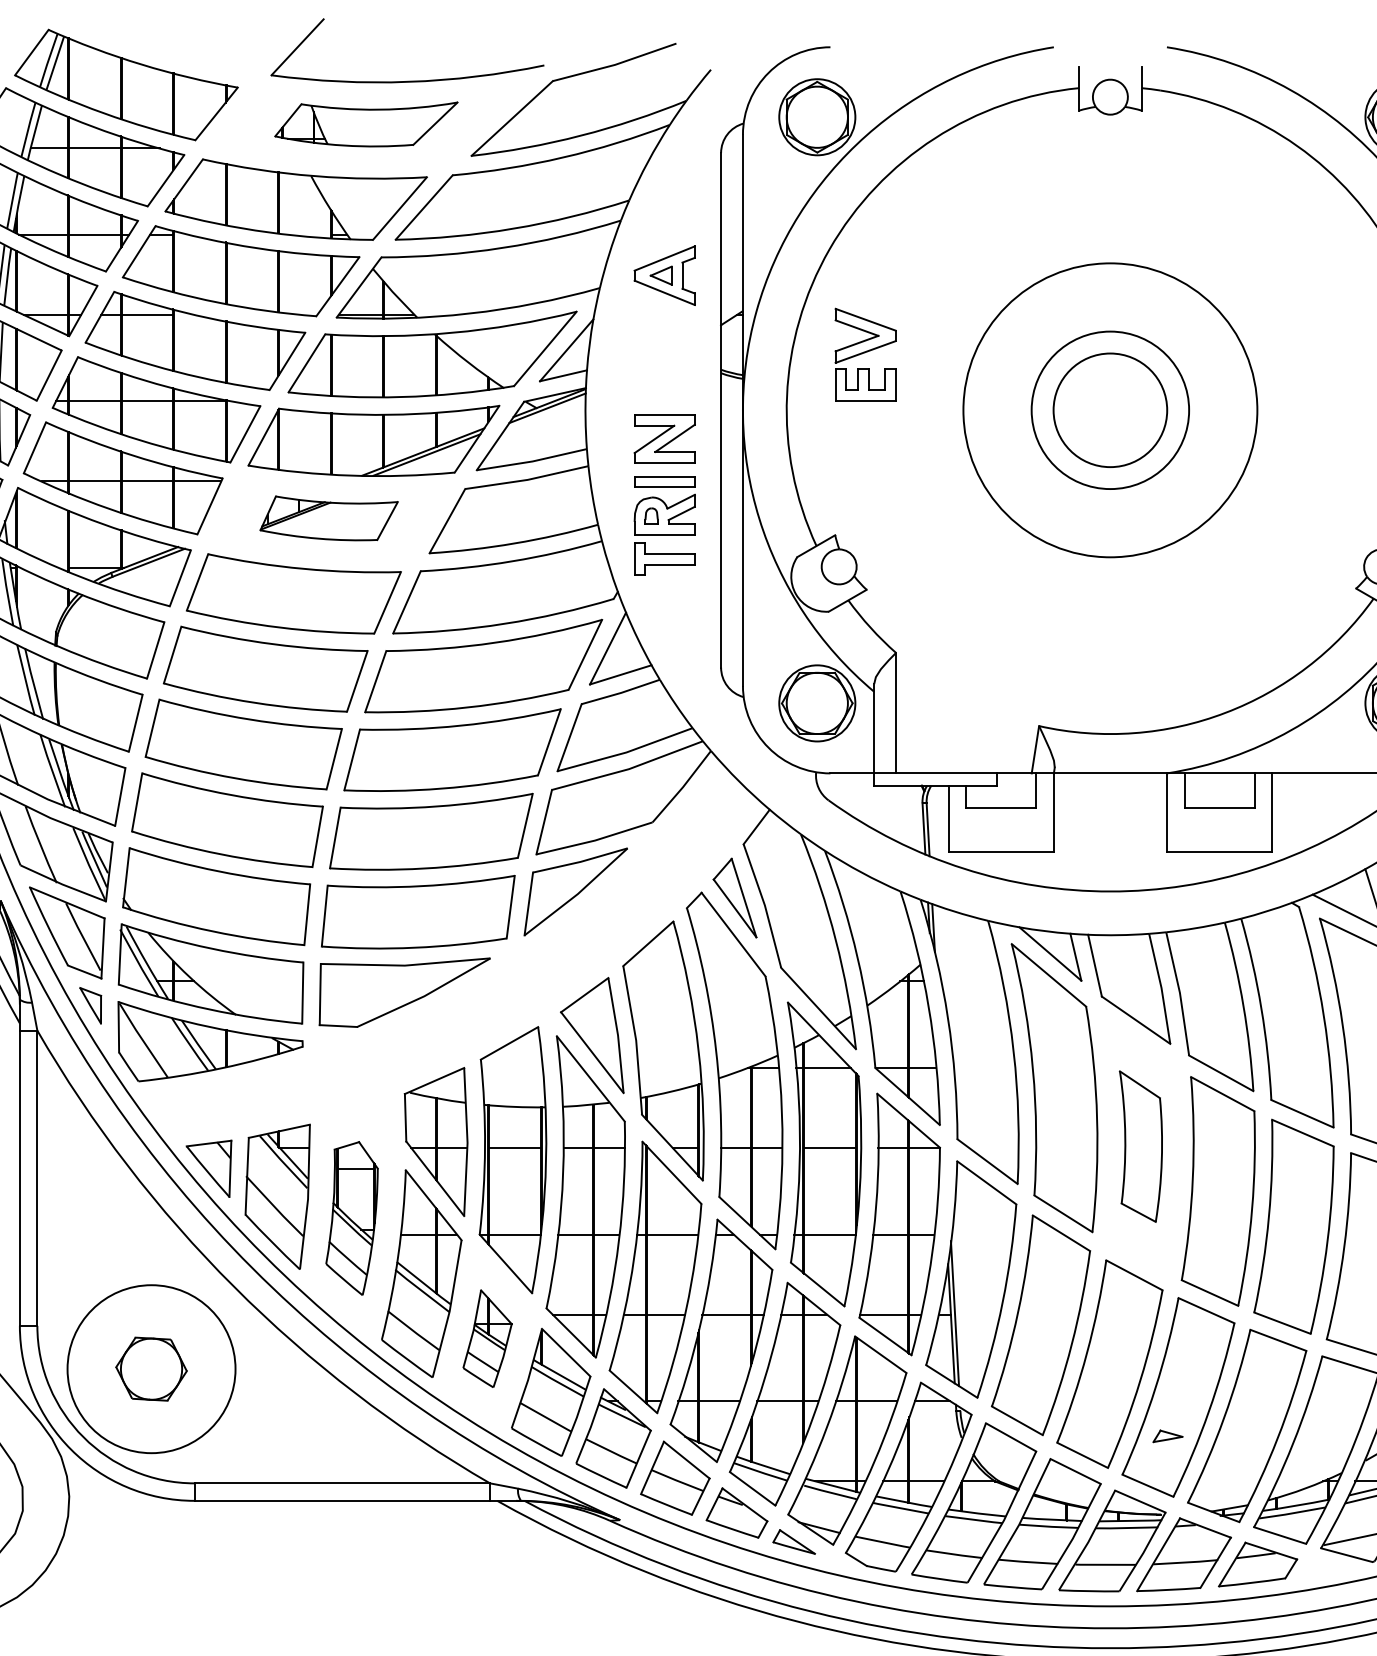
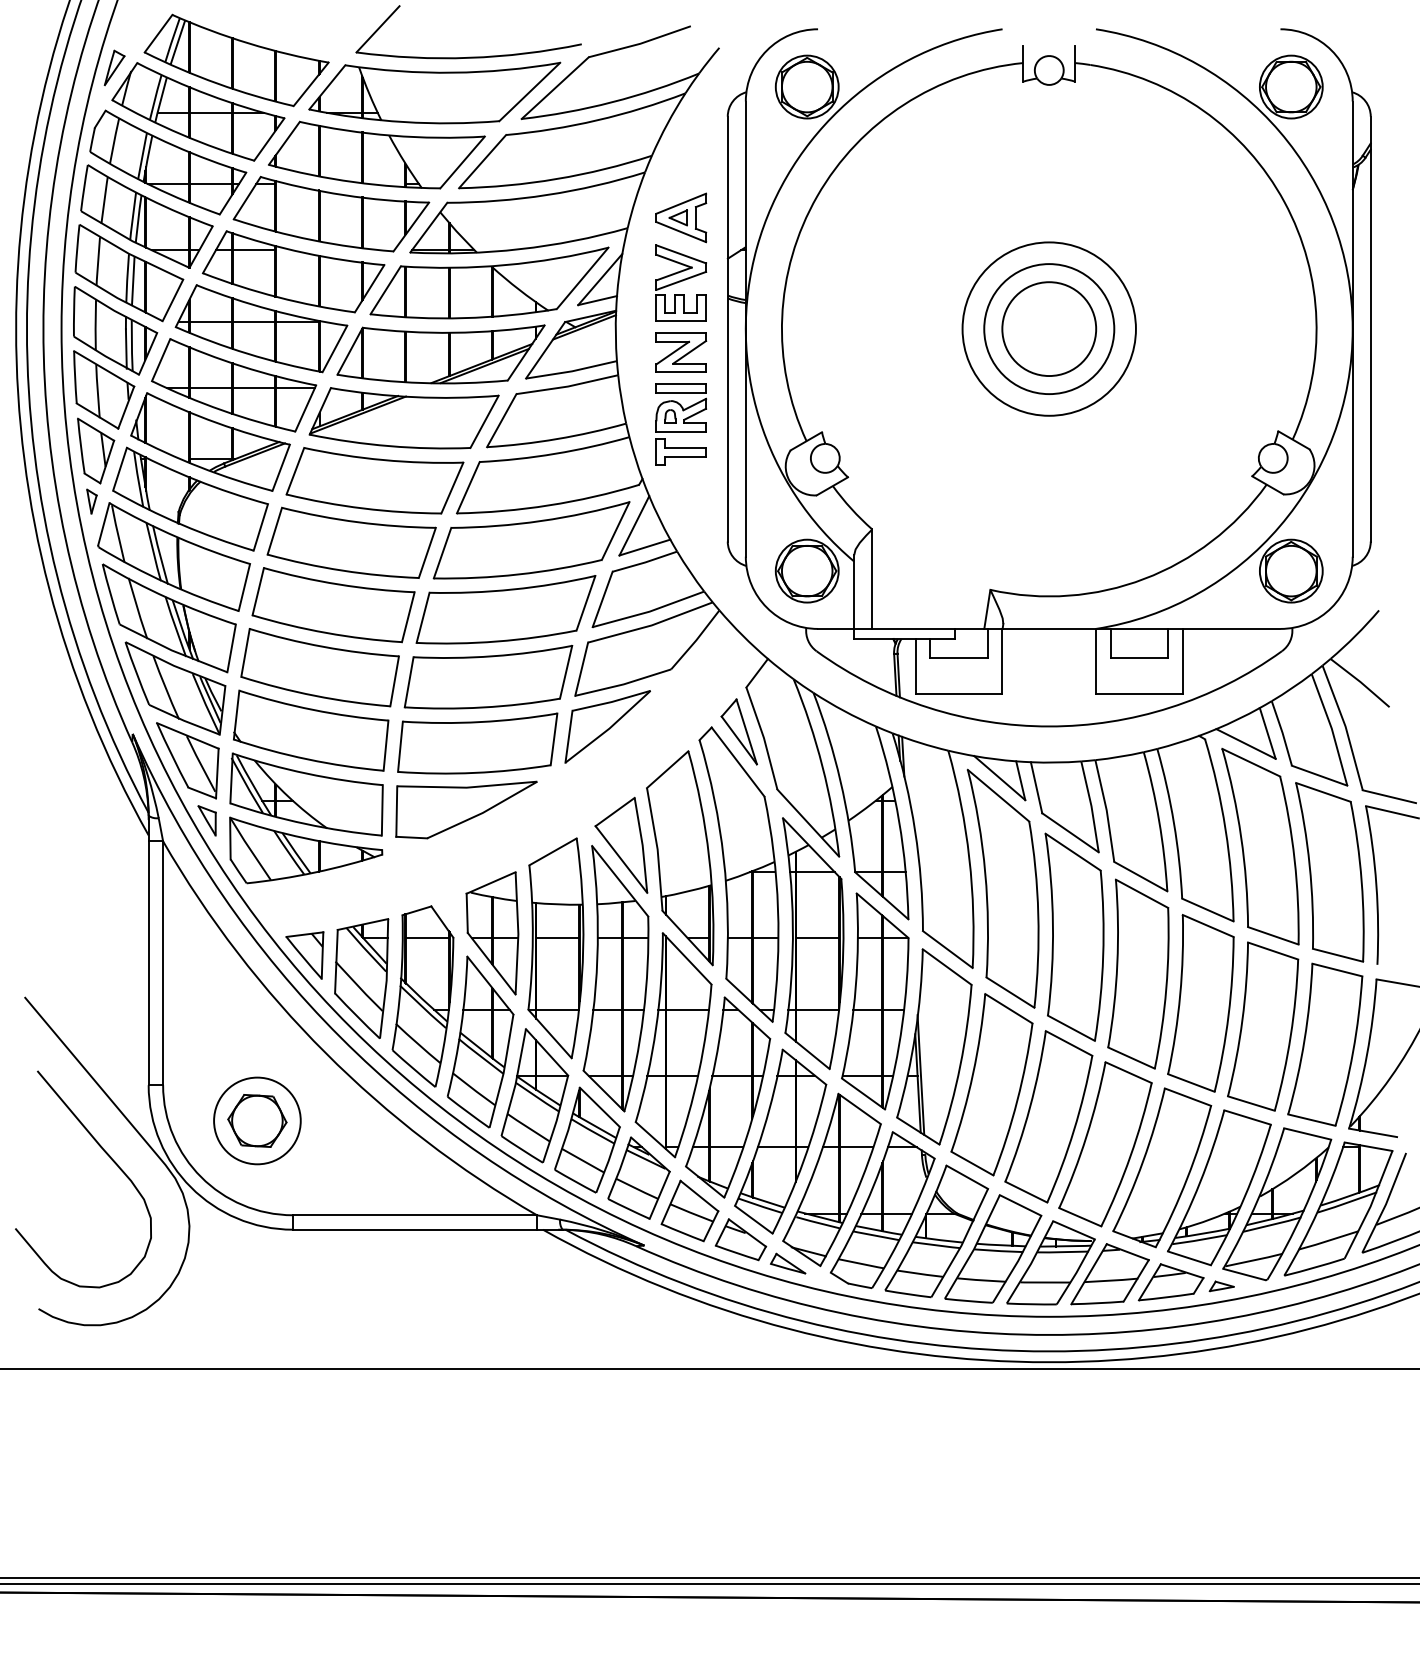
part: (365, 123) -> (434, 92), size x1.67
part: (866, 353) -> (681, 282), moved
circle: (1109, 409) -> (1048, 328), size x0.71
part: (328, 518) -> (403, 418), size x1.67
part: (1140, 1145) -> (1074, 936), size x1.67
part: (351, 1218) -> (422, 996), size x1.43
part: (487, 1338) -> (534, 1095), size x1.67
circle: (151, 1368) -> (257, 1120), size x0.62
part: (1167, 1436) -> (1221, 1286), moved

